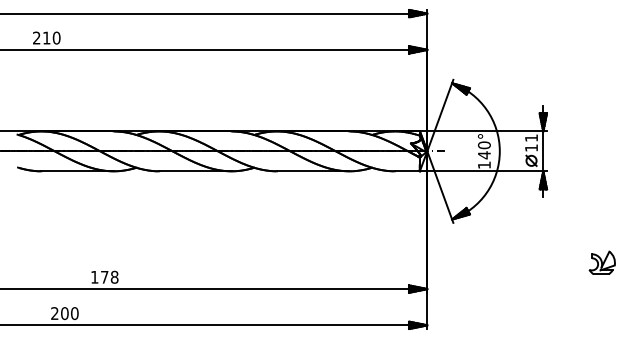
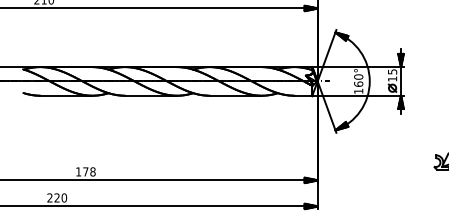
text: (531, 137) -> (392, 71), 11 -> 15
text: (483, 155) -> (358, 84), 140° -> 160°
text: (64, 313) -> (56, 197), 200 -> 220

